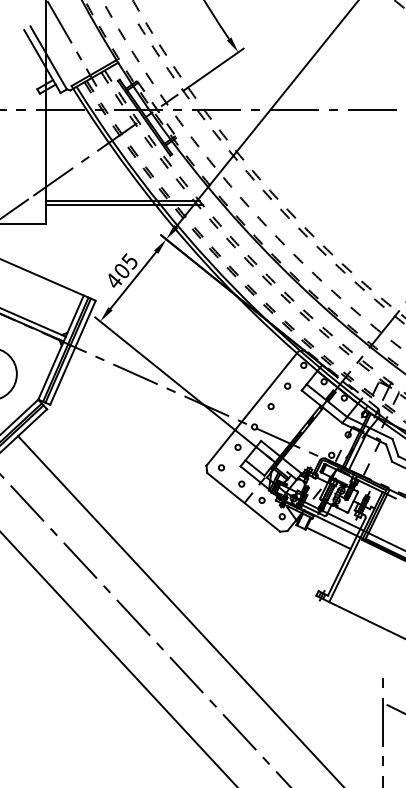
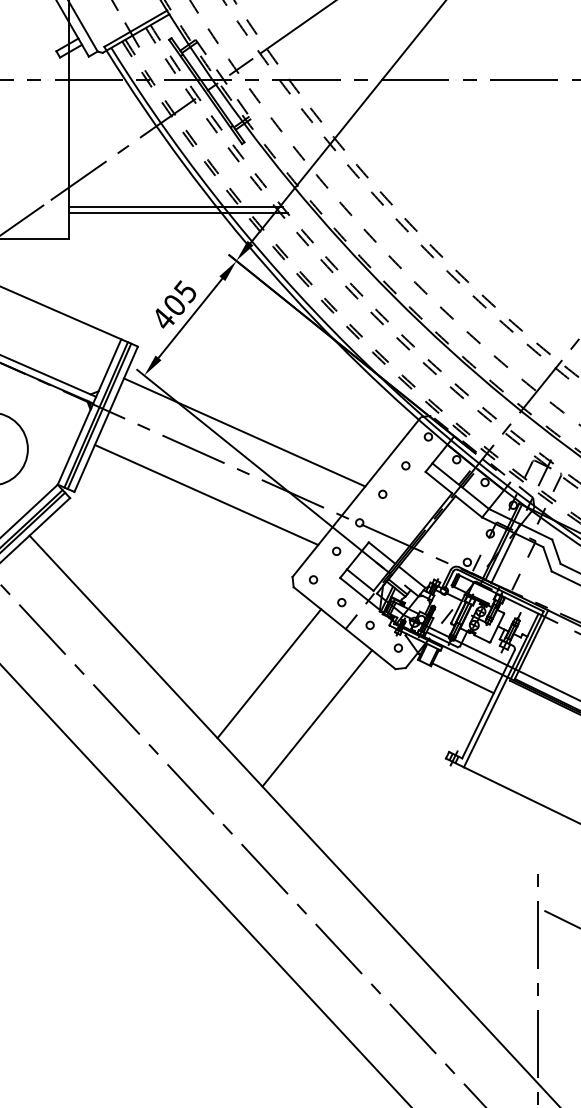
line: (172, 362) -> (244, 432), added
line: (144, 407) -> (206, 495), added
line: (189, 534) -> (269, 673), added
line: (224, 567) -> (317, 718), added

